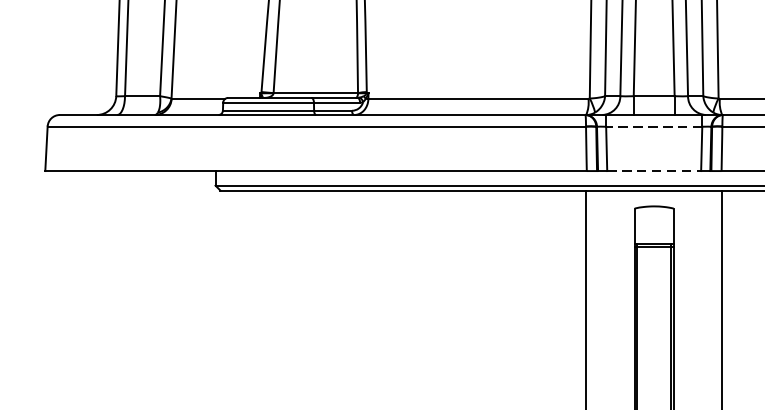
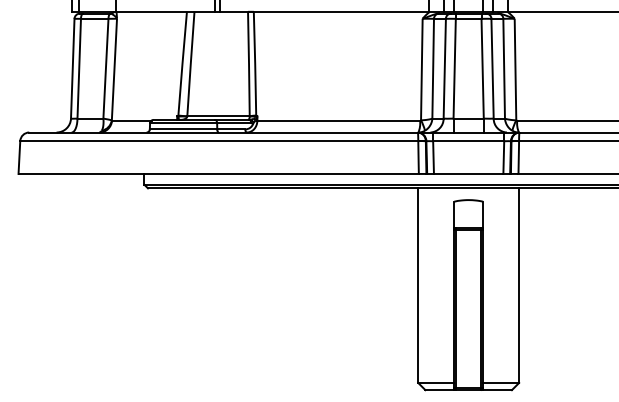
line: (653, 127) -> (468, 141), dashed -> solid
line: (653, 170) -> (468, 173), dashed -> solid

